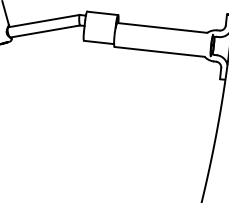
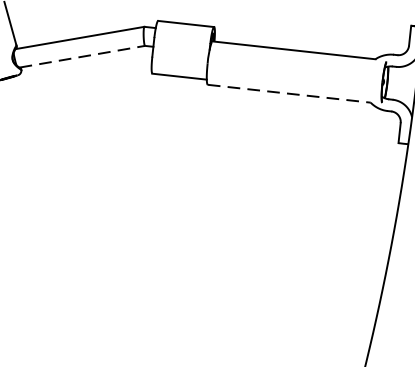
line: (45, 31) -> (82, 56), solid -> dashed
line: (160, 51) -> (290, 92), solid -> dashed

